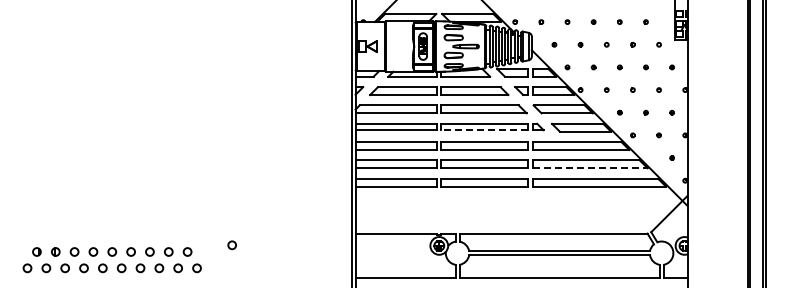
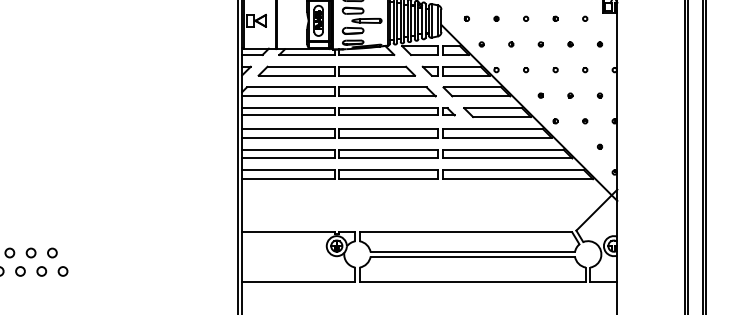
line: (484, 130) -> (387, 115), dashed -> solid
line: (590, 168) -> (507, 158), dashed -> solid
circle: (231, 245) -> (102, 245), removed

